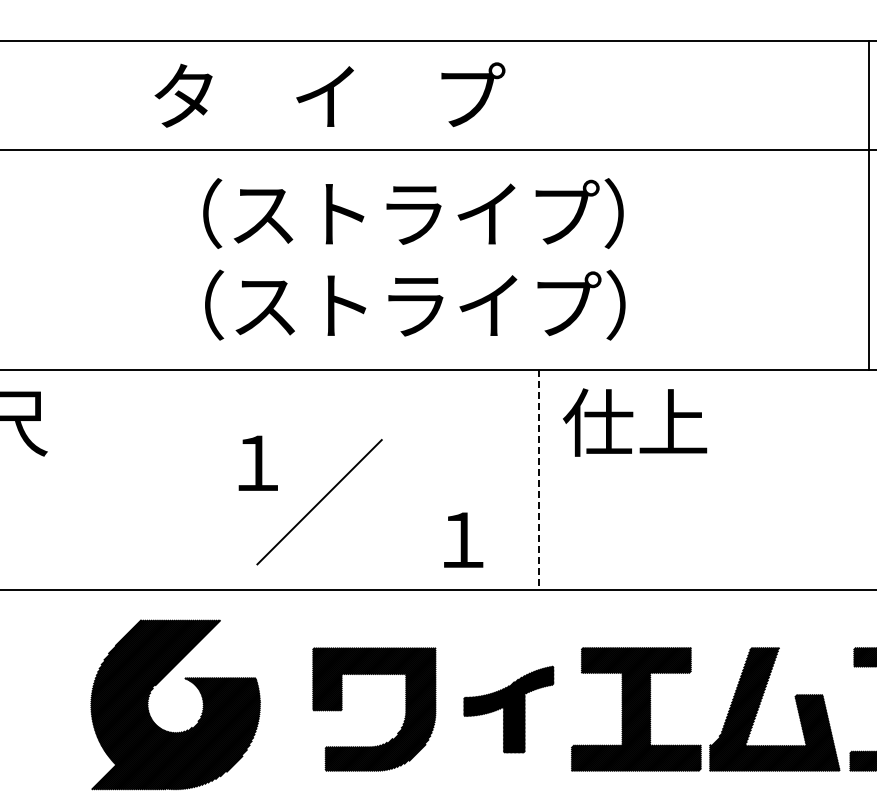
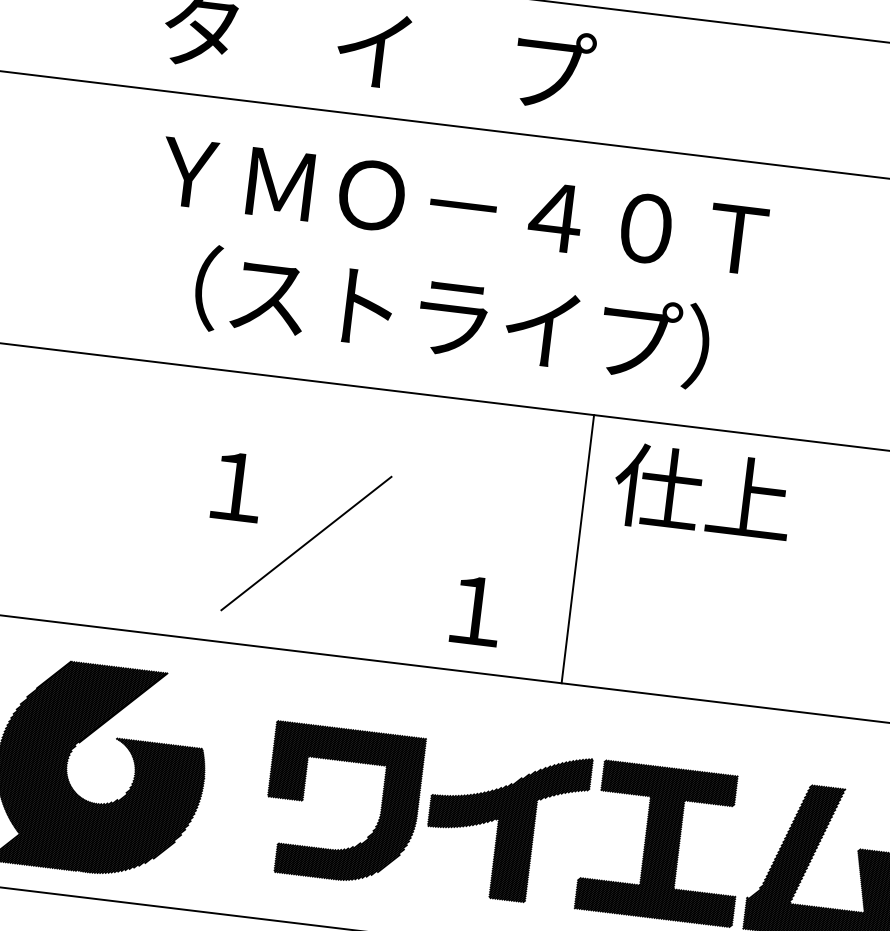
text: (413, 213) -> (463, 205), （ストライプ） -> ＹＭＯ－４０Ｔ
line: (539, 480) -> (577, 549), dashed -> solid
part: (508, 709) -> (506, 824), size x1.43

